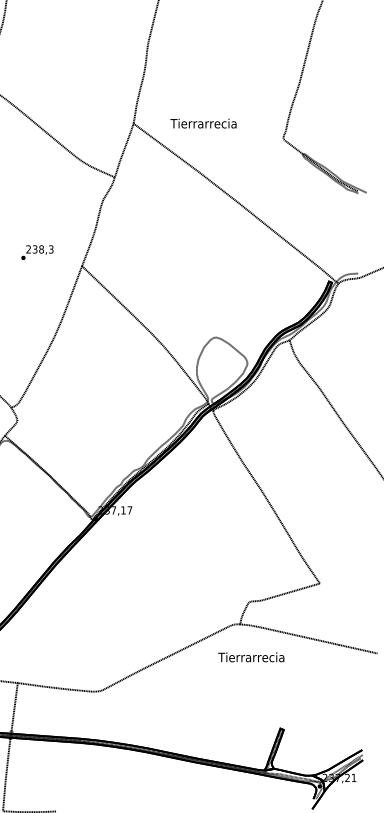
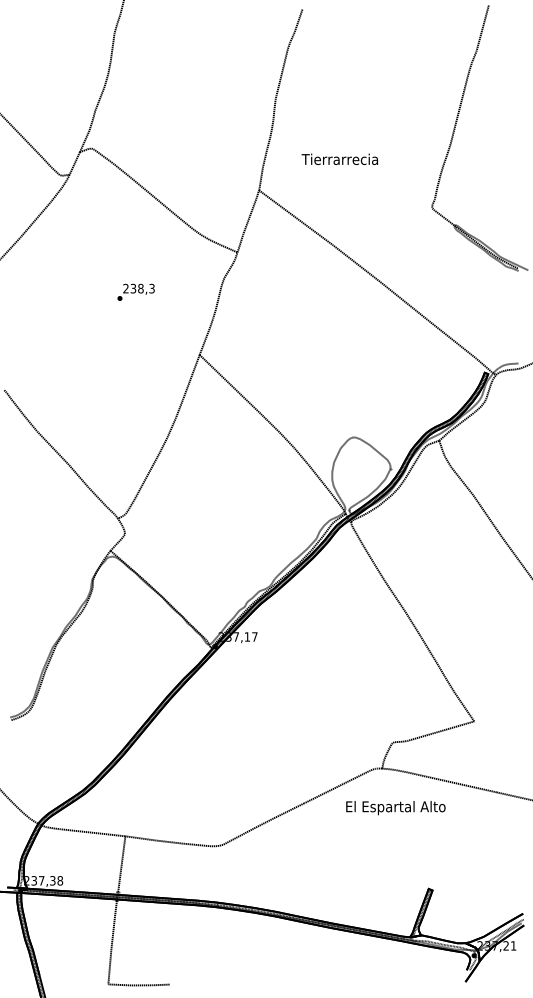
text: (203, 122) -> (339, 158), moved
text: (36, 251) -> (135, 291), moved
text: (251, 658) -> (395, 808), Tierrarrecia -> El Espartal Alto

